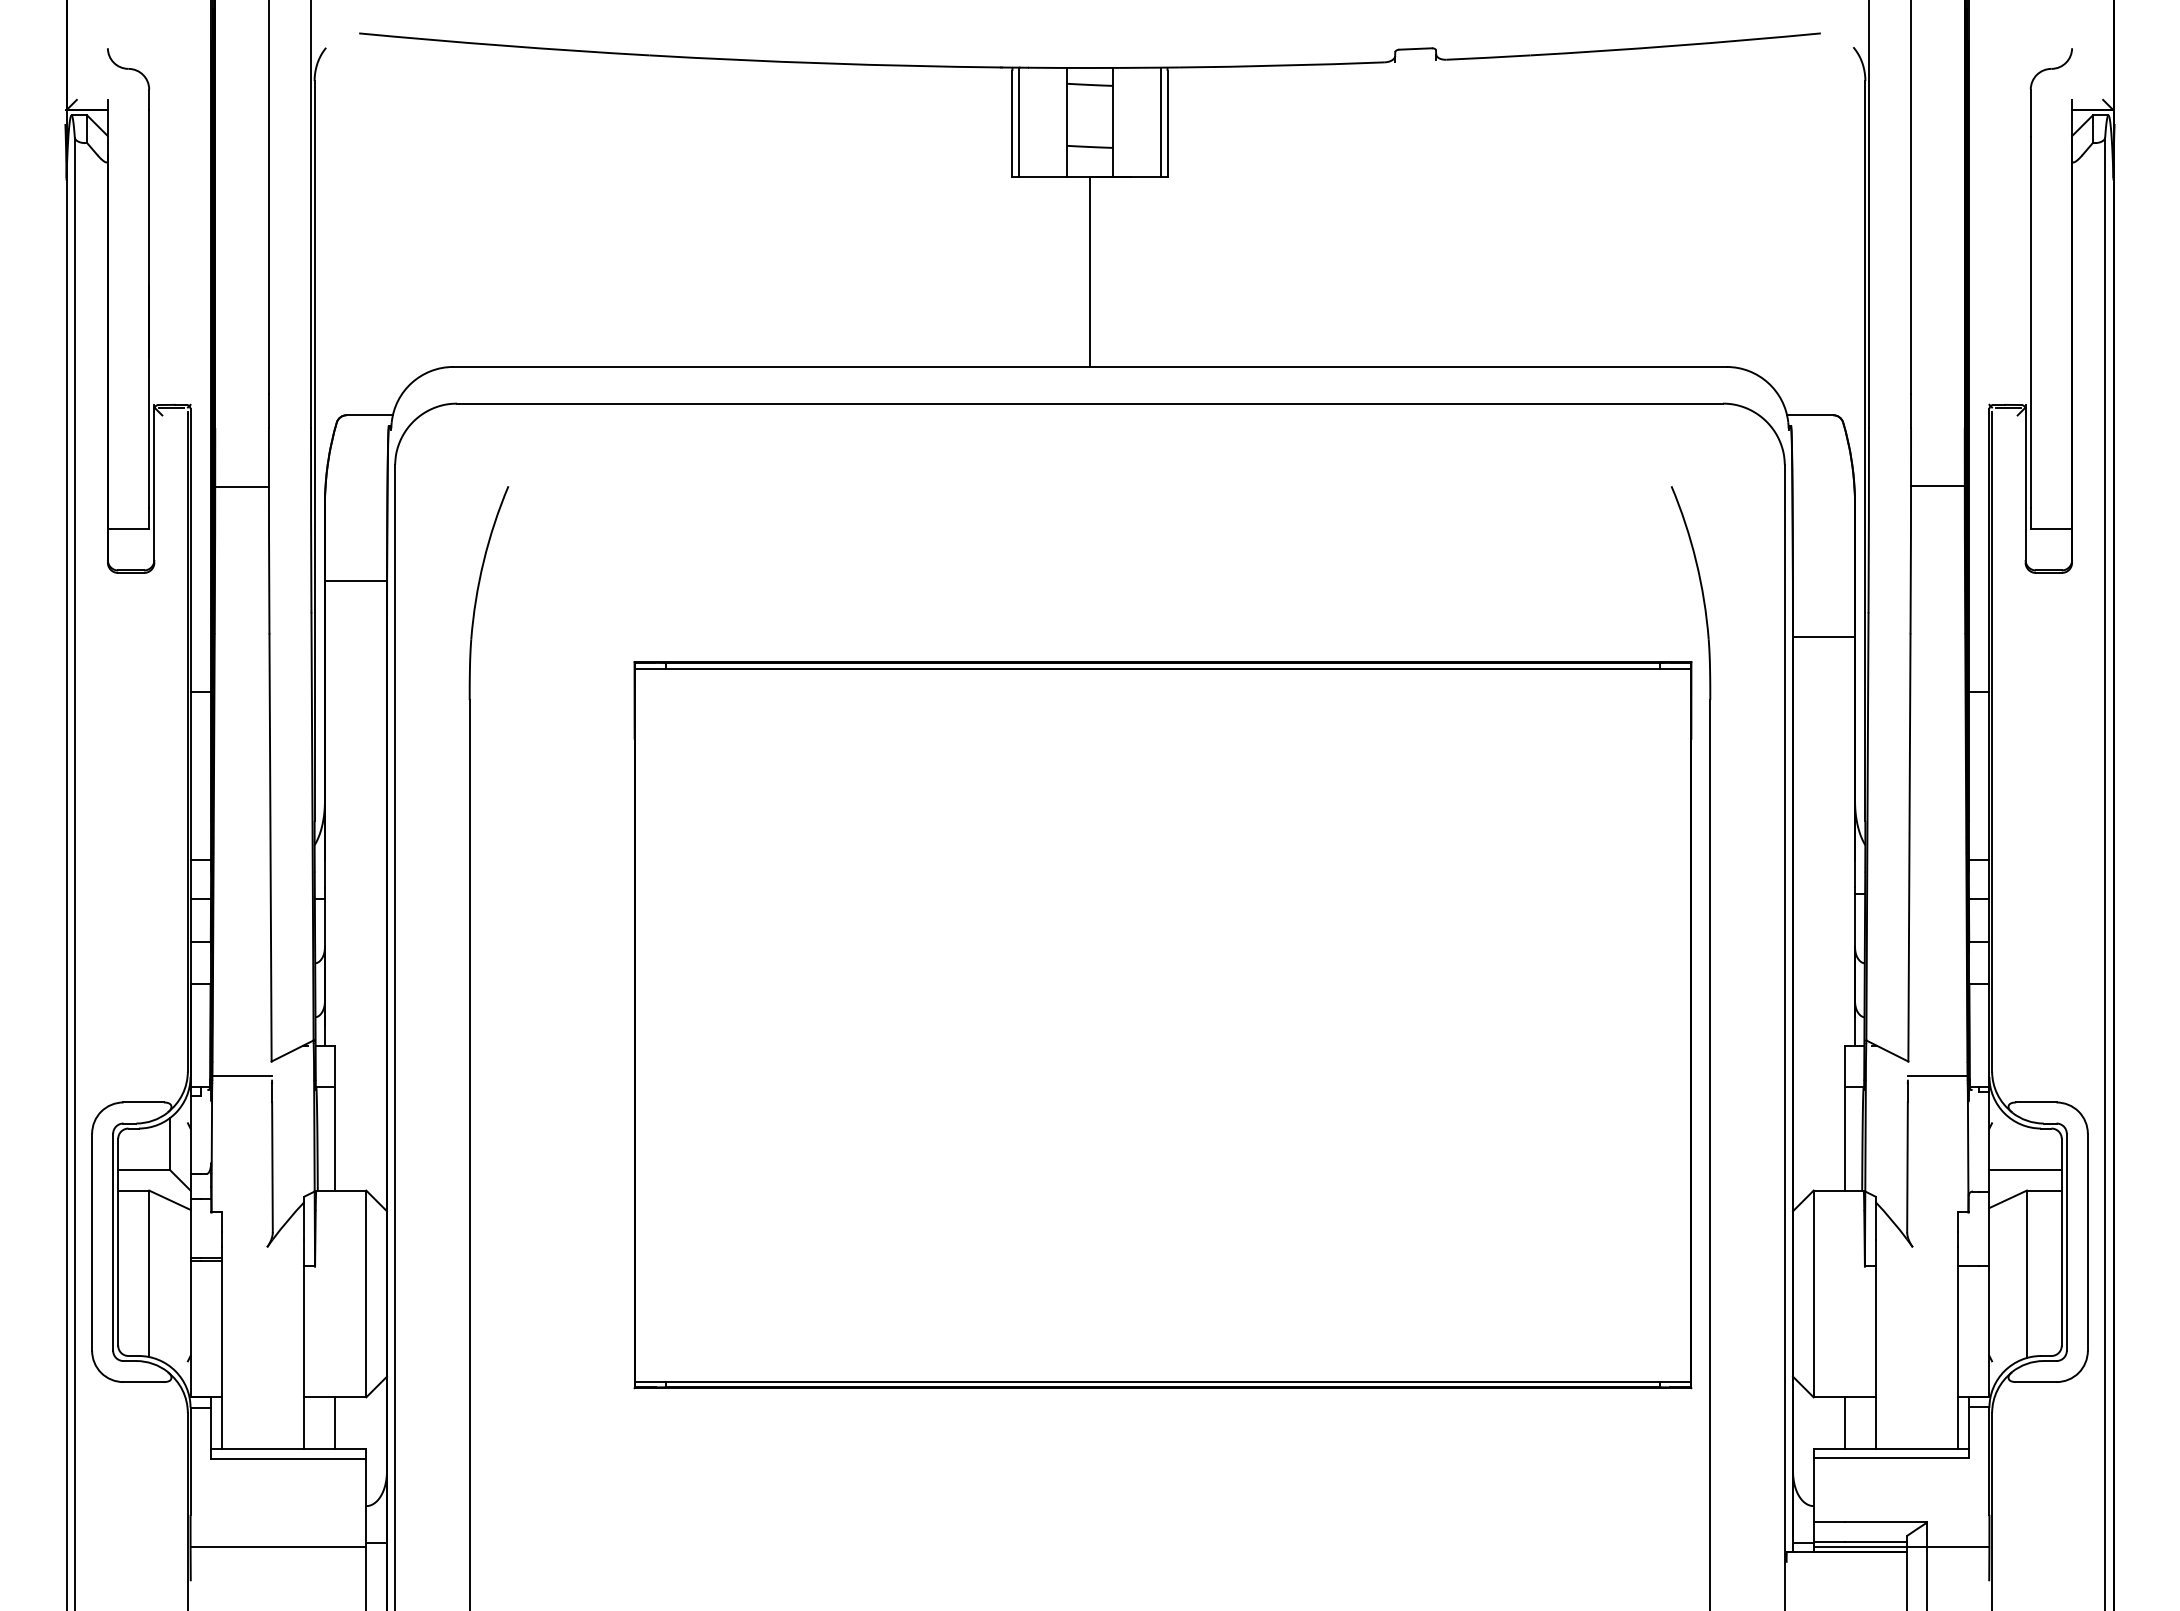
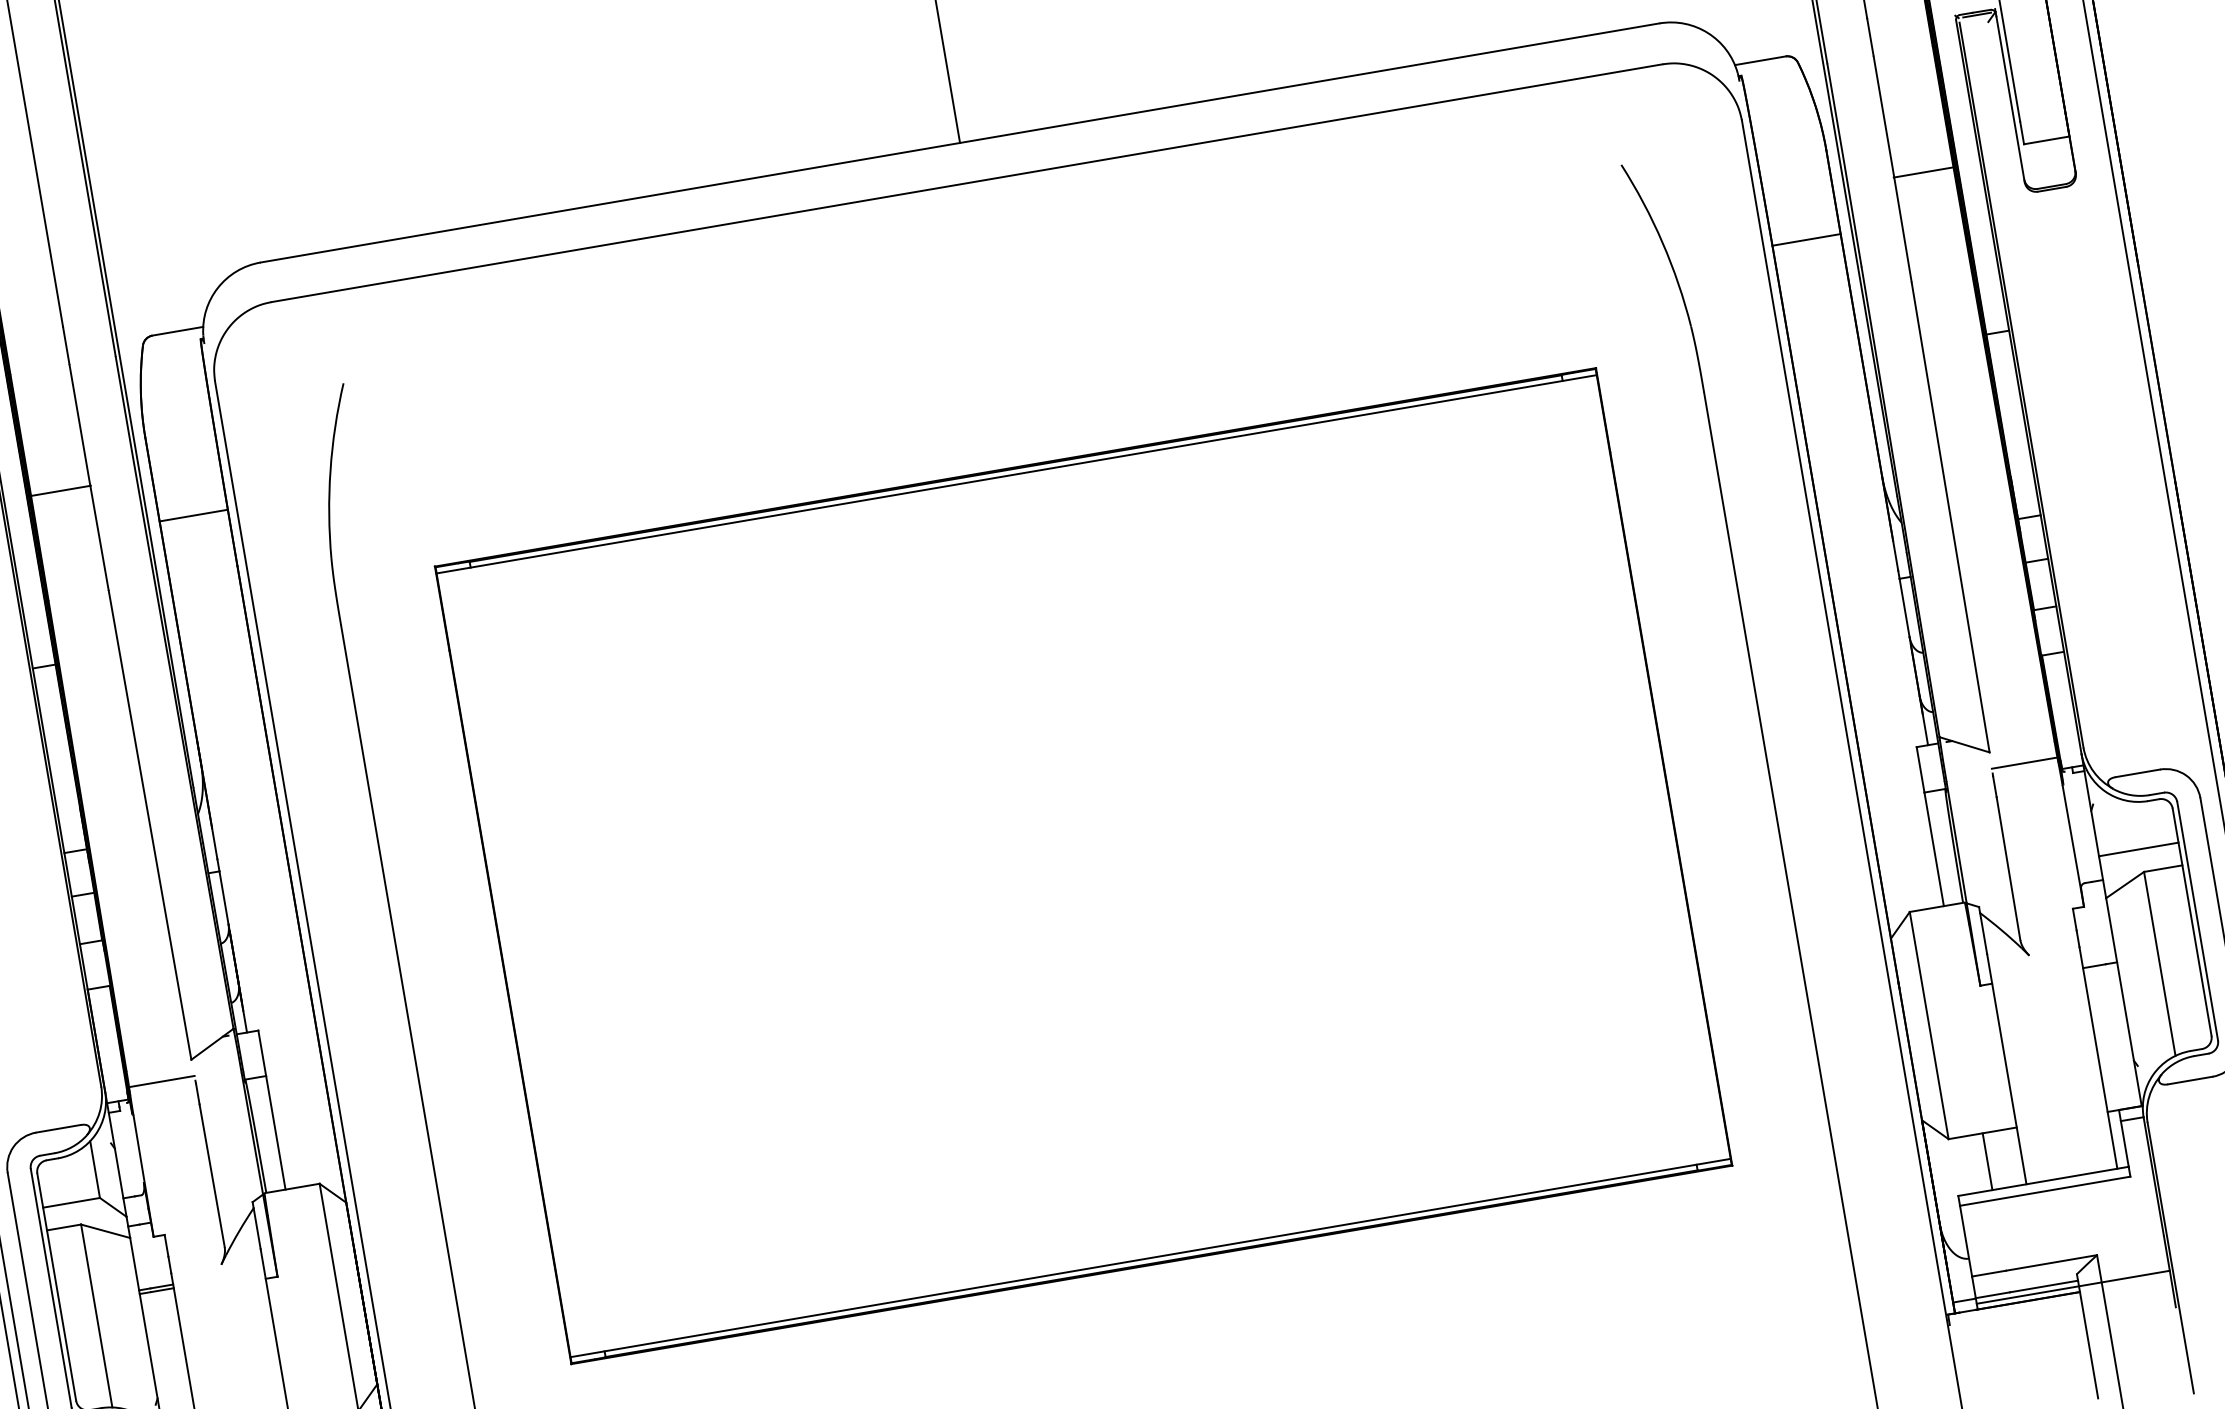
line: (1937, 485) -> (1923, 172), moved
line: (241, 486) -> (60, 490), moved
line: (1823, 636) -> (1806, 239), moved
part: (1162, 1025) -> (1083, 866), moved

